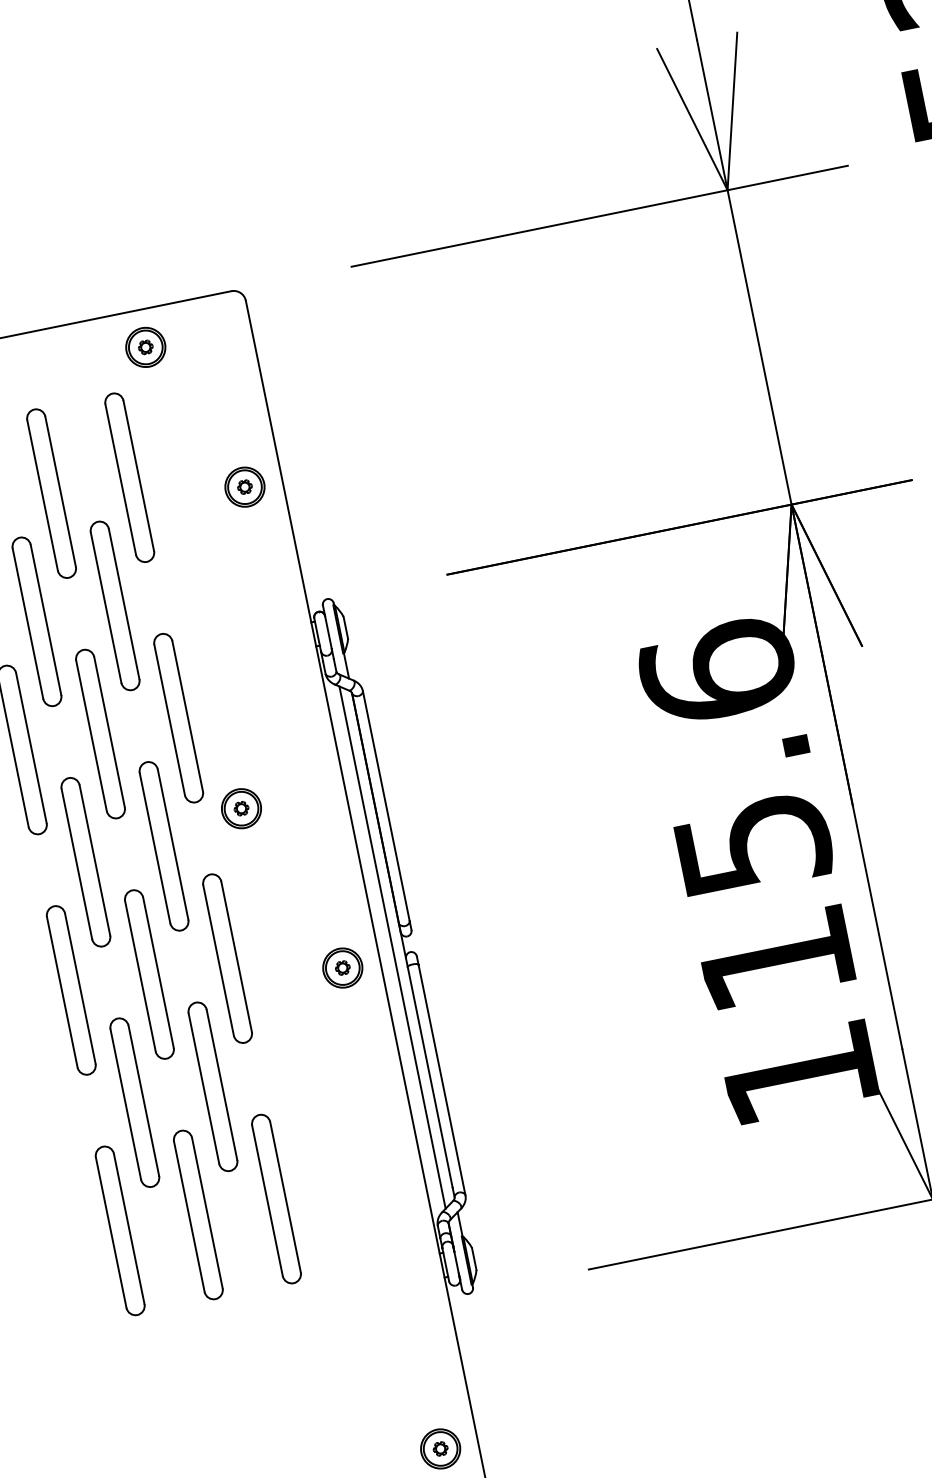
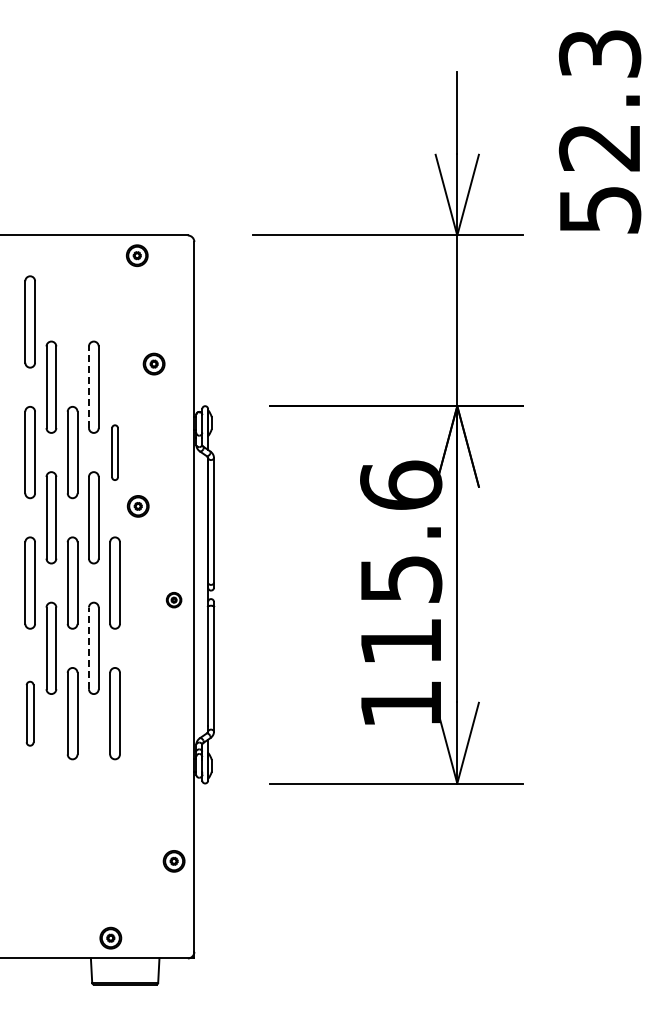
part: (128, 477) -> (114, 321), removed
part: (243, 486) -> (153, 363), moved
part: (51, 492) -> (72, 321), removed
line: (105, 608) -> (88, 387), solid -> dashed
part: (177, 718) -> (114, 452), size x0.6
line: (392, 946) -> (202, 594), removed
part: (341, 966) -> (173, 599), size x0.7
line: (203, 1089) -> (88, 648), solid -> dashed
part: (118, 1230) -> (29, 713), size x0.7

